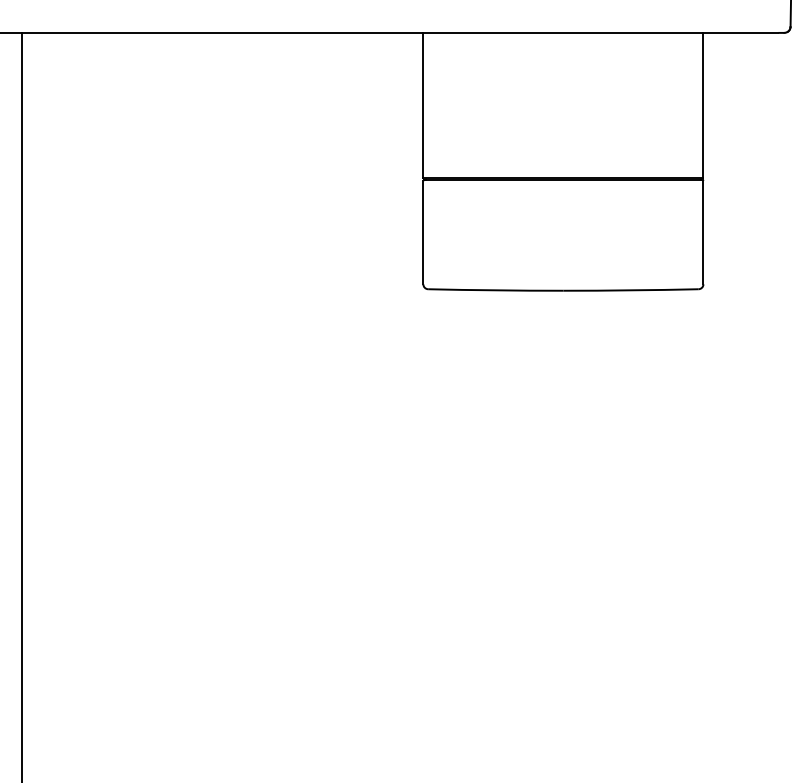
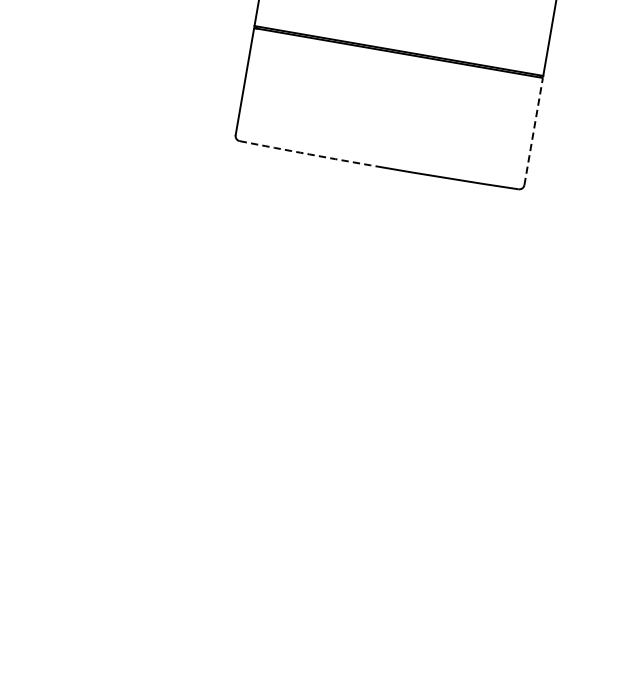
line: (703, 232) -> (533, 131), solid -> dashed
arc: (495, 290) -> (308, 154), solid -> dashed

